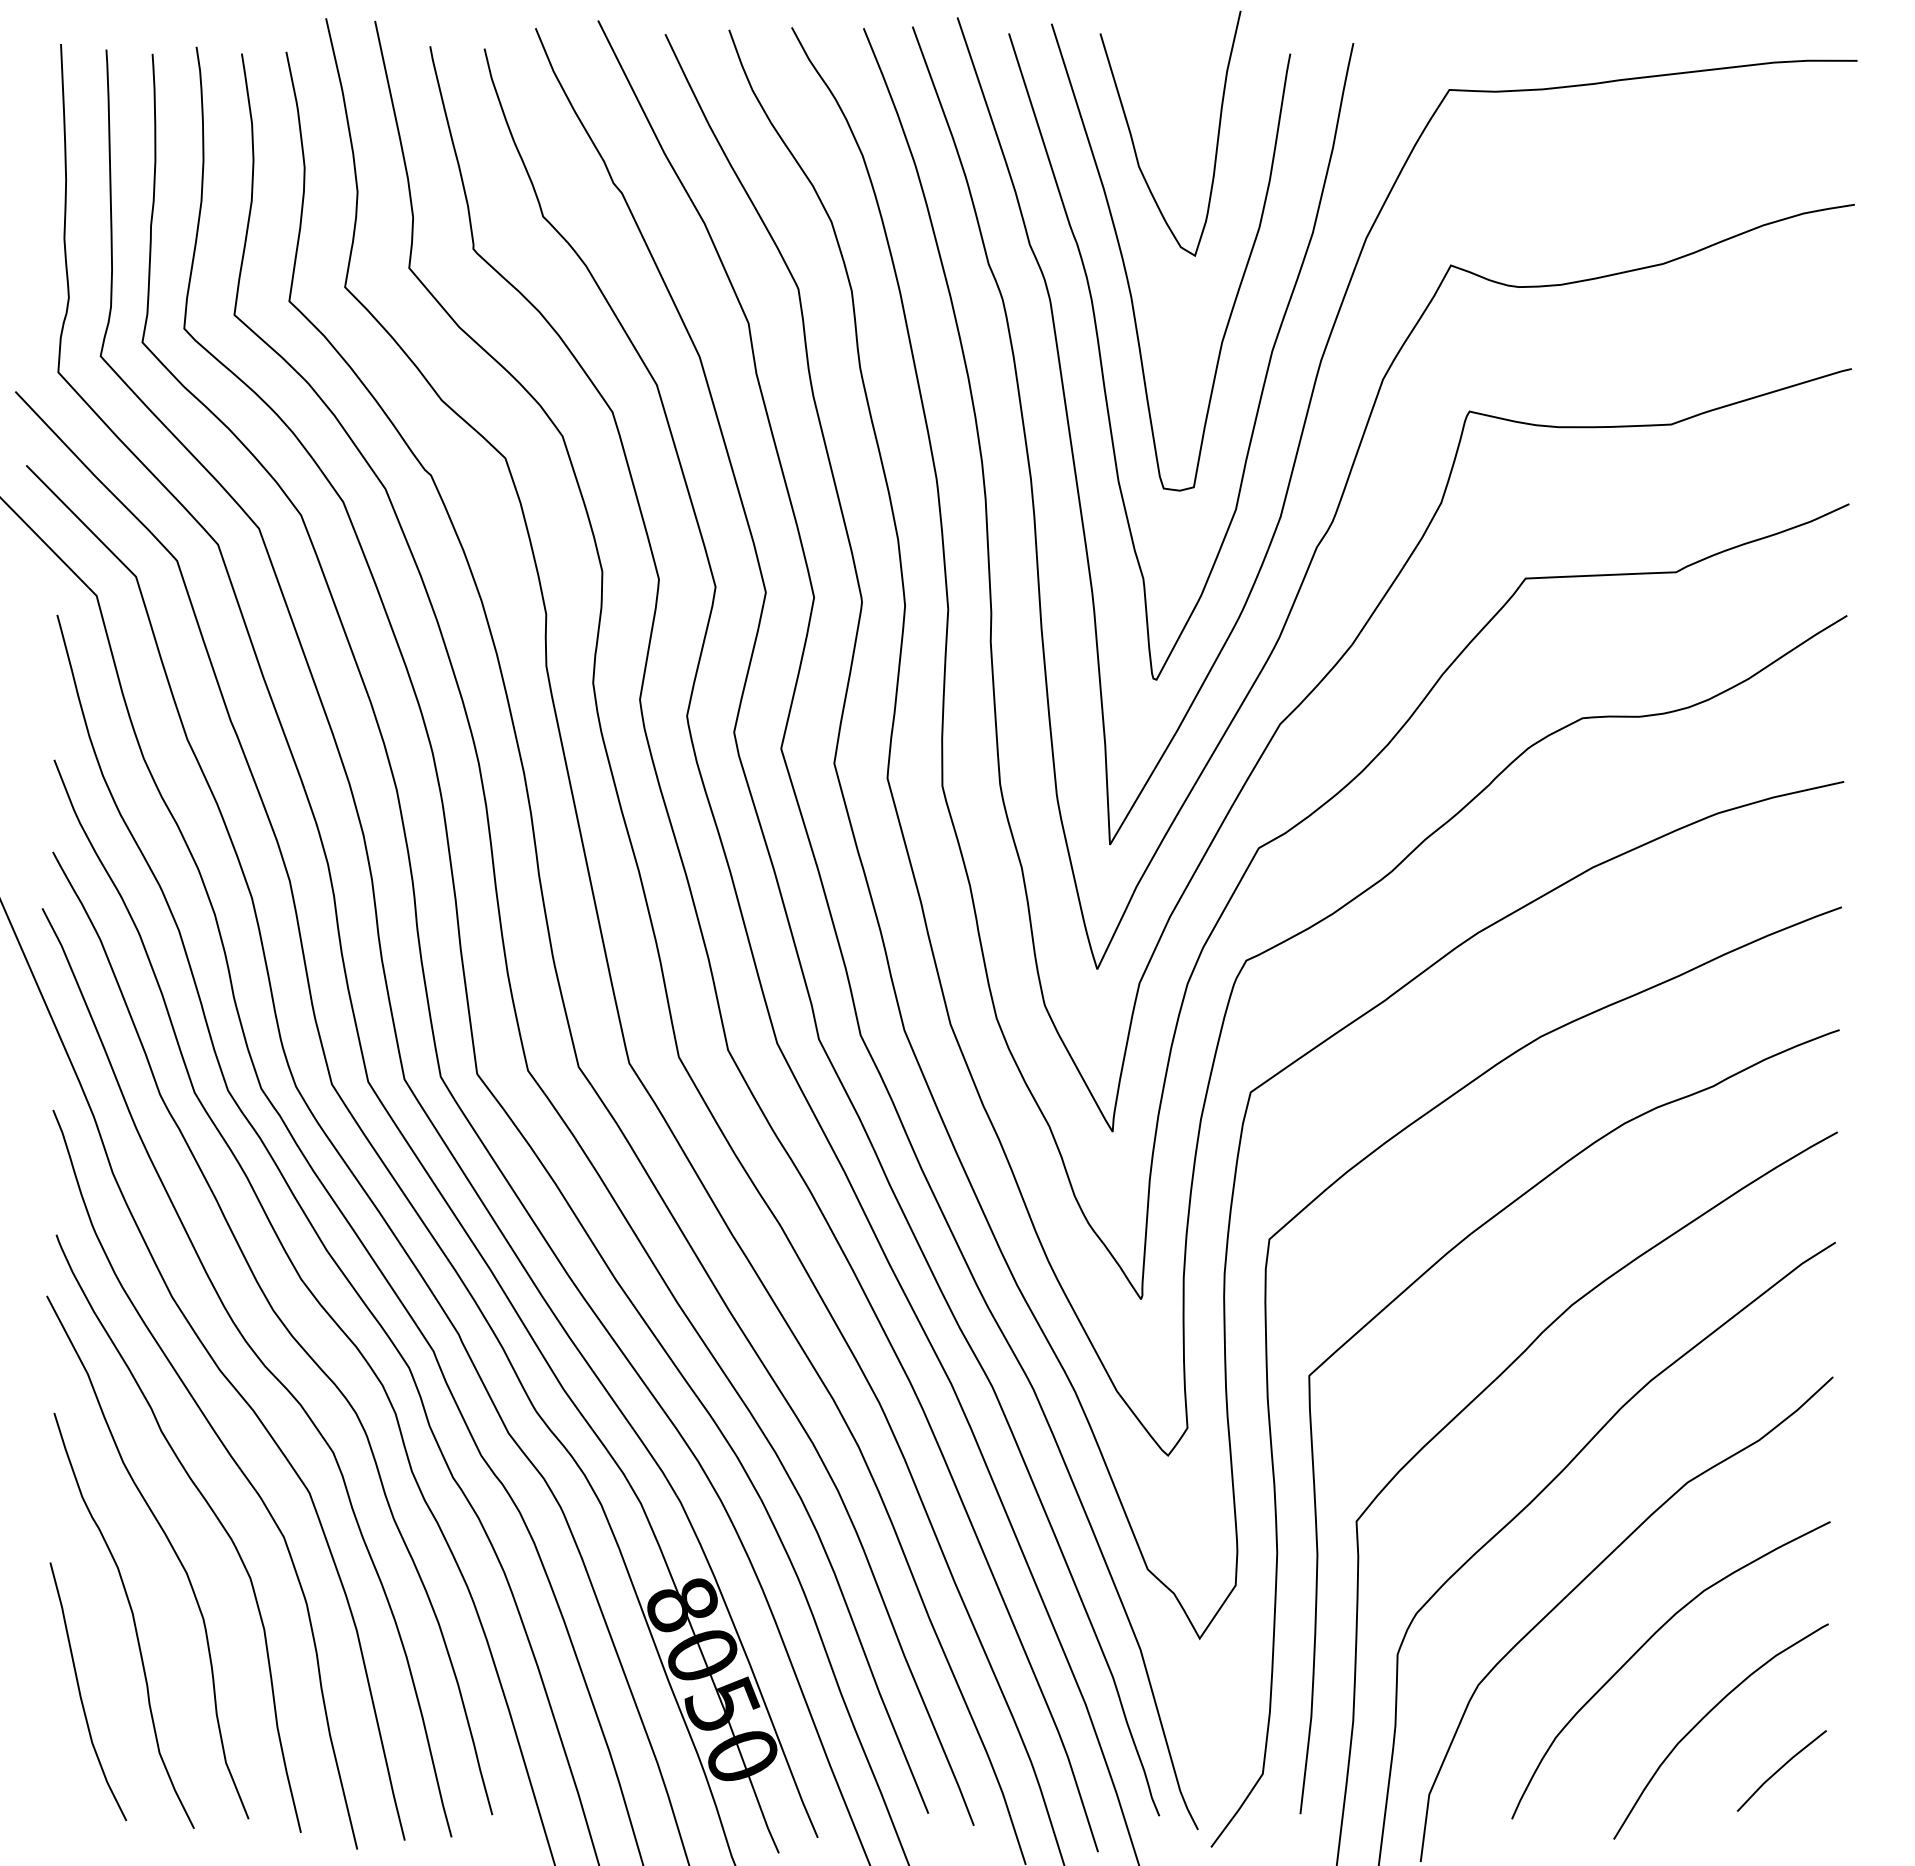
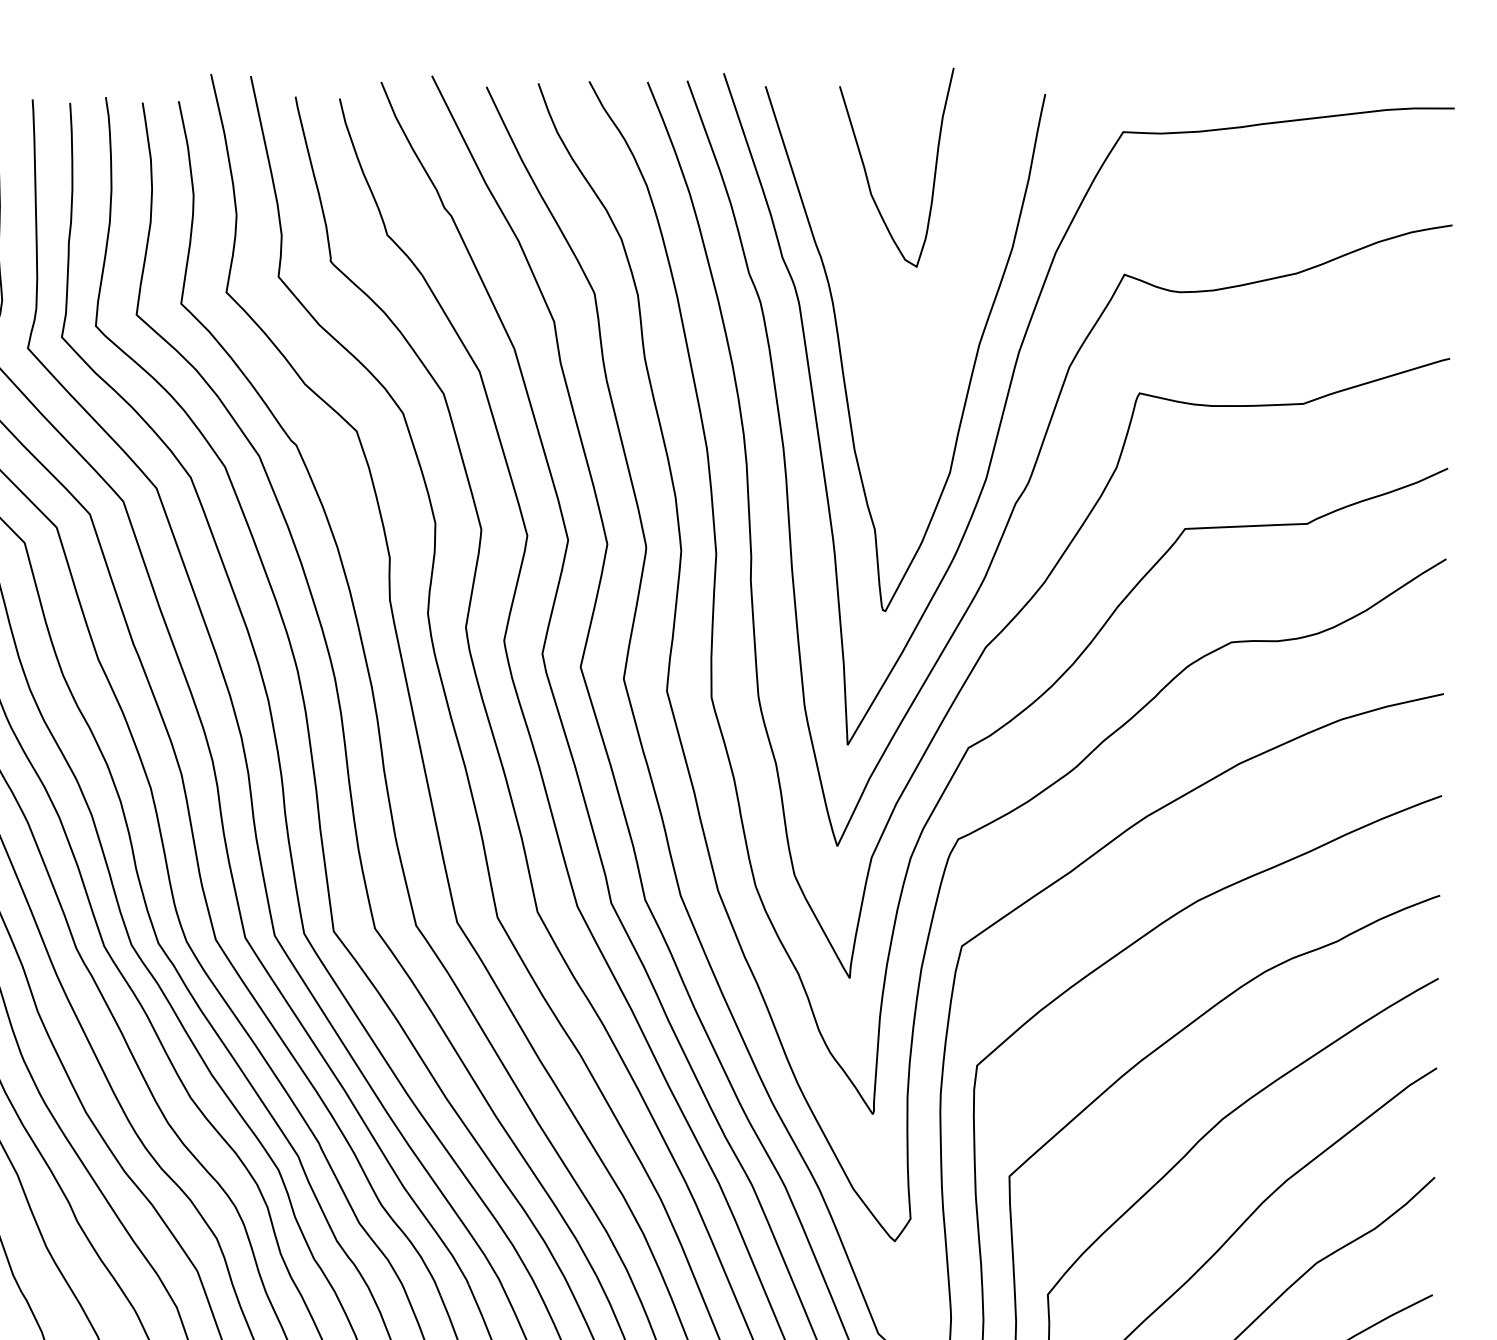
curve: (1126, 269) -> (861, 277), removed

